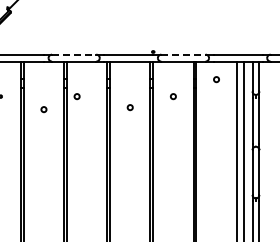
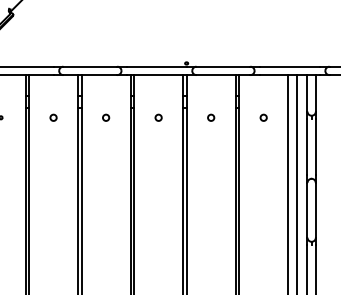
line: (74, 54) -> (90, 66), dashed -> solid
line: (183, 54) -> (223, 66), dashed -> solid
circle: (216, 79) -> (263, 117), moved
circle: (76, 96) -> (105, 117), moved
circle: (129, 107) -> (157, 117), moved
circle: (43, 109) -> (53, 117), moved

